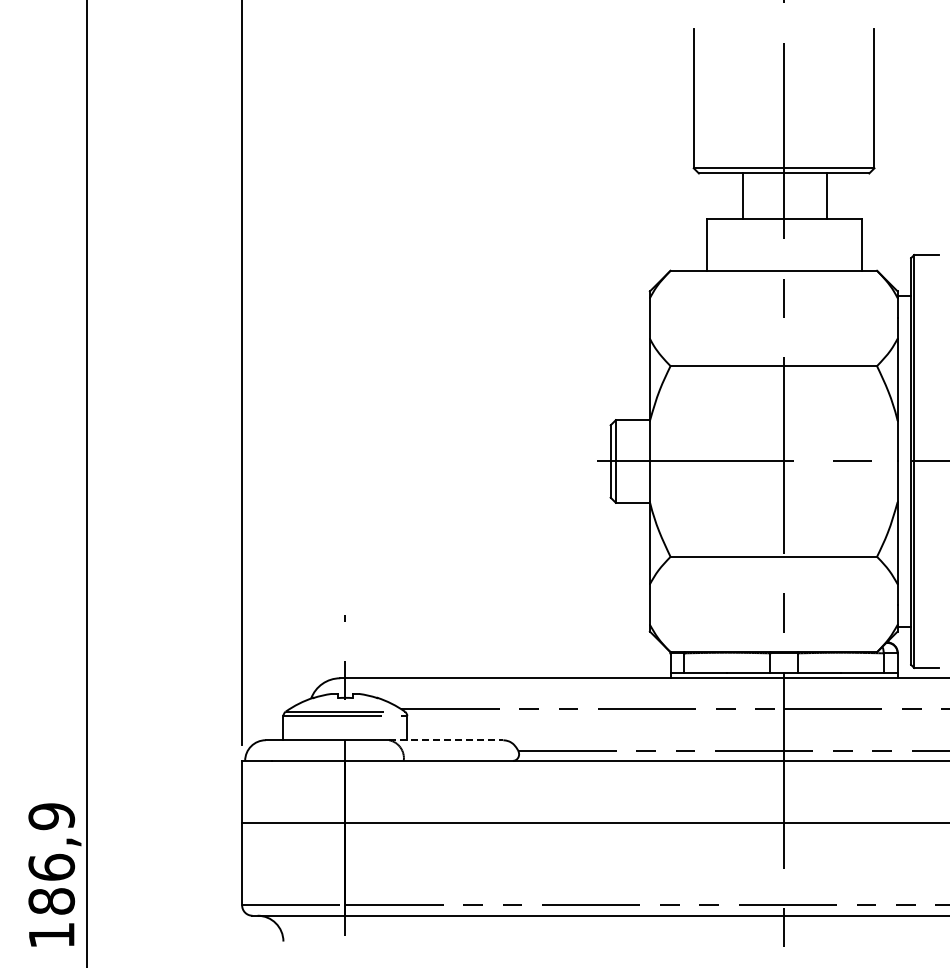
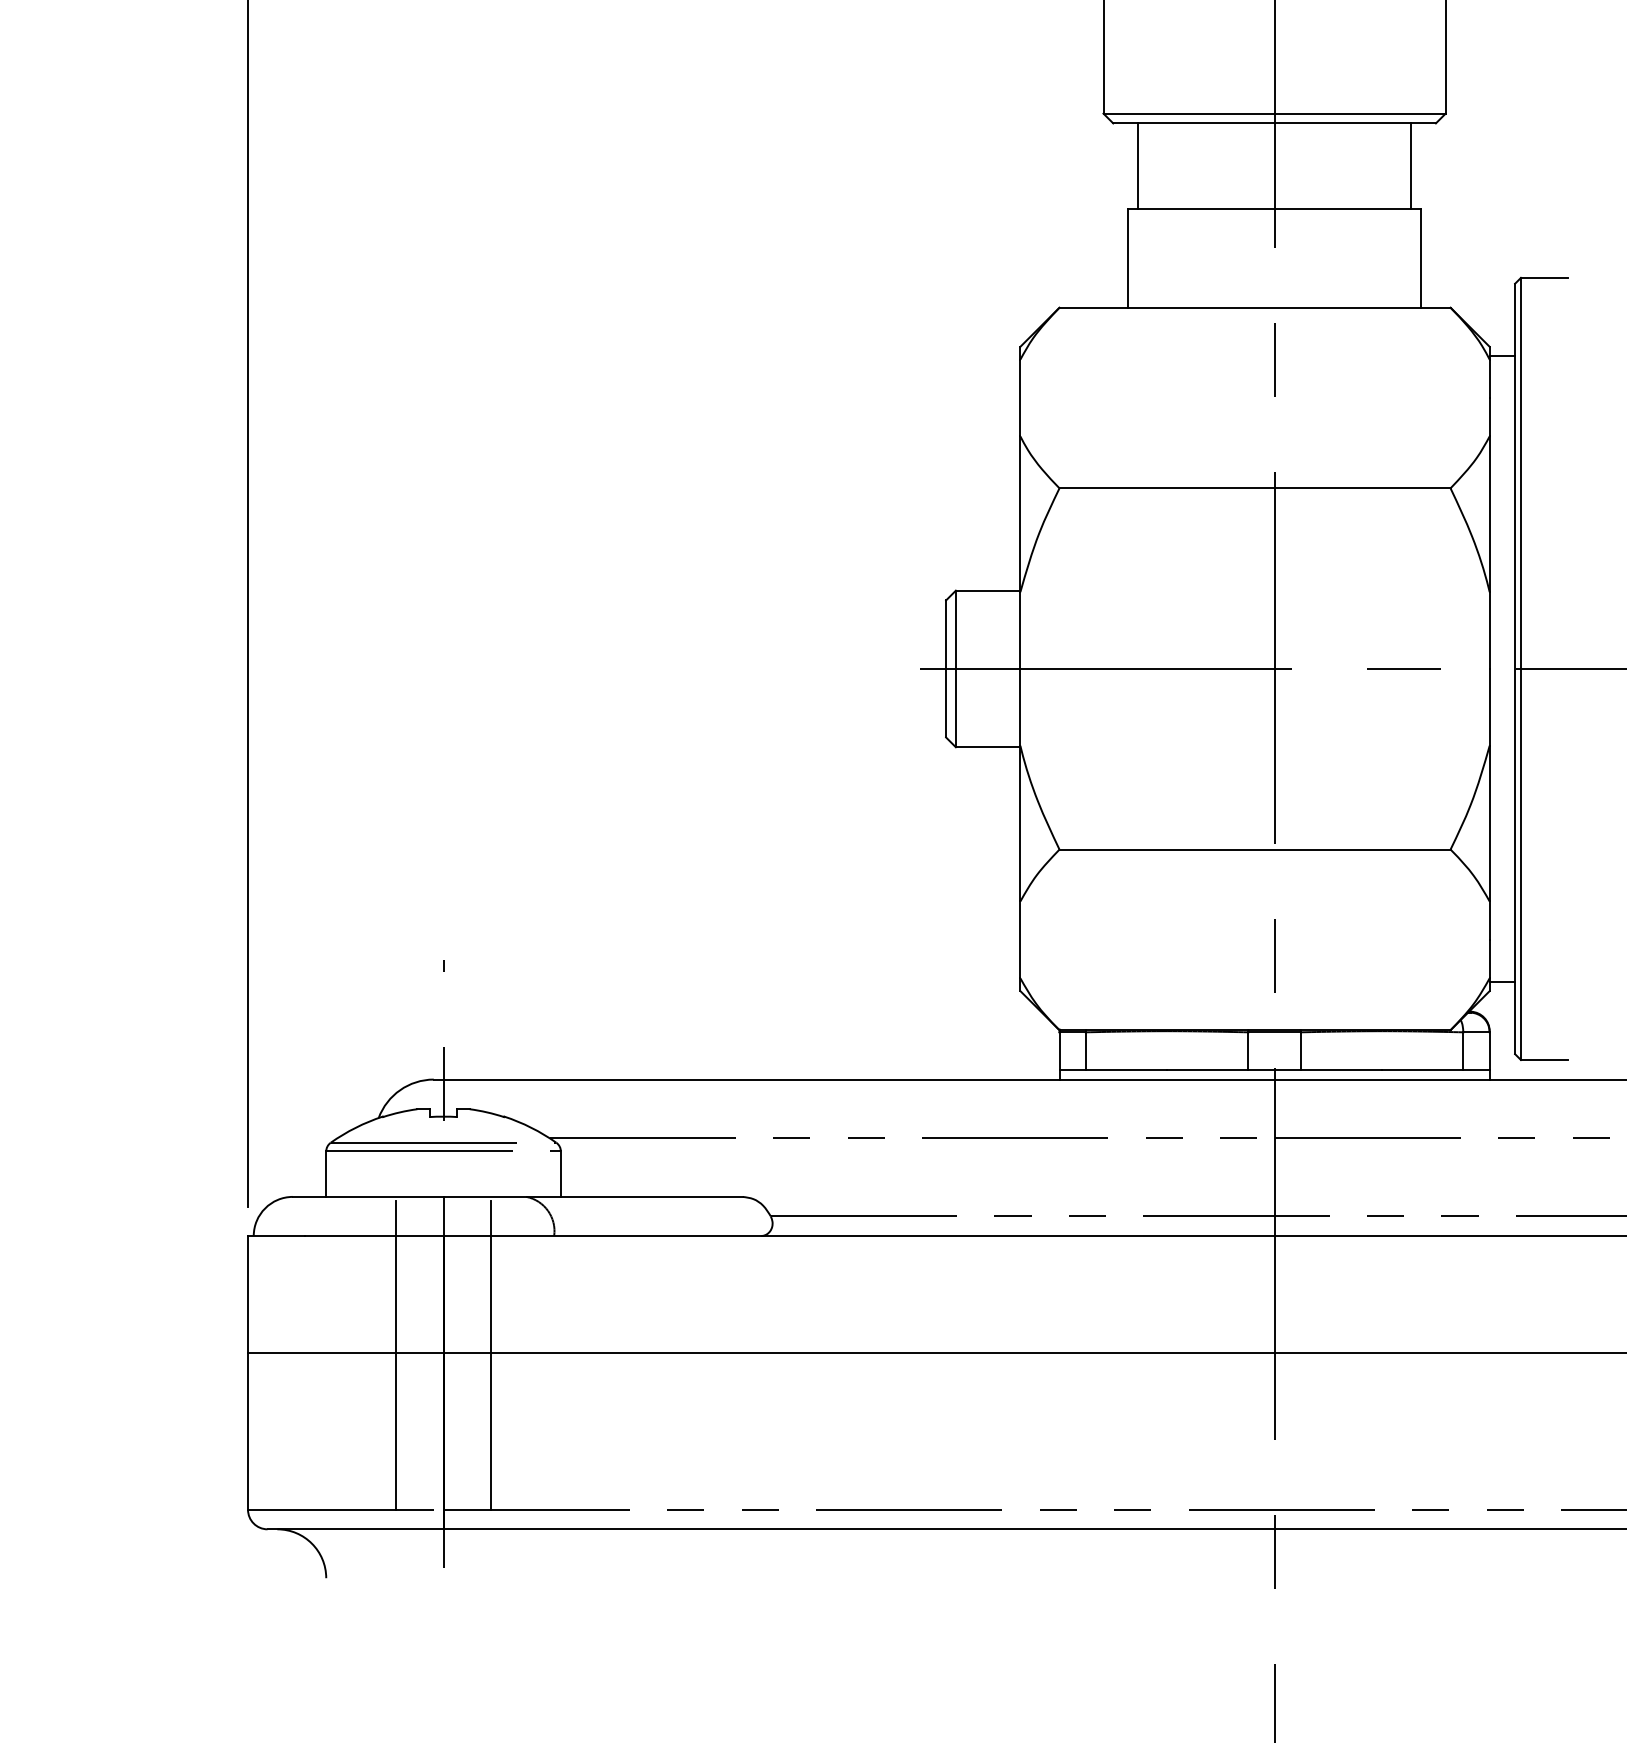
line: (742, 195) -> (1137, 165), moved
line: (827, 195) -> (1411, 165), moved
line: (446, 740) -> (635, 1197), dashed -> solid
line: (320, 823) -> (396, 1354), added
line: (370, 823) -> (491, 1354), added

